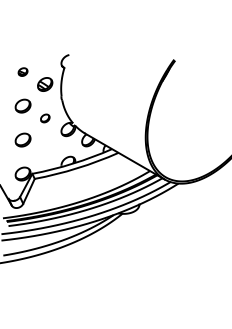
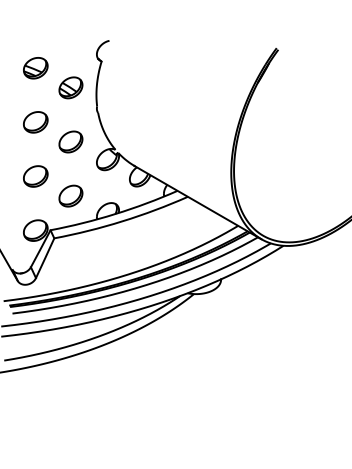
part: (22, 71) -> (34, 67), size x1.67
part: (45, 118) -> (71, 142), size x1.67
part: (45, 152) -> (71, 196), added

